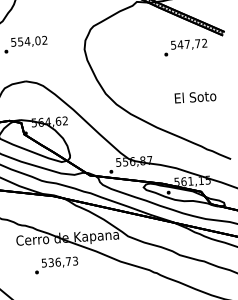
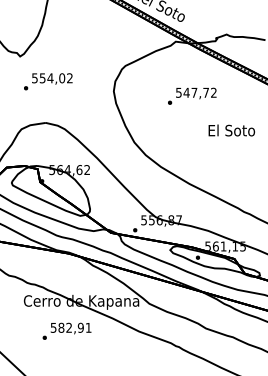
text: (185, 46) -> (192, 95), moved
text: (195, 97) -> (231, 130), moved
text: (62, 261) -> (74, 327), 536,73 -> 582,91

